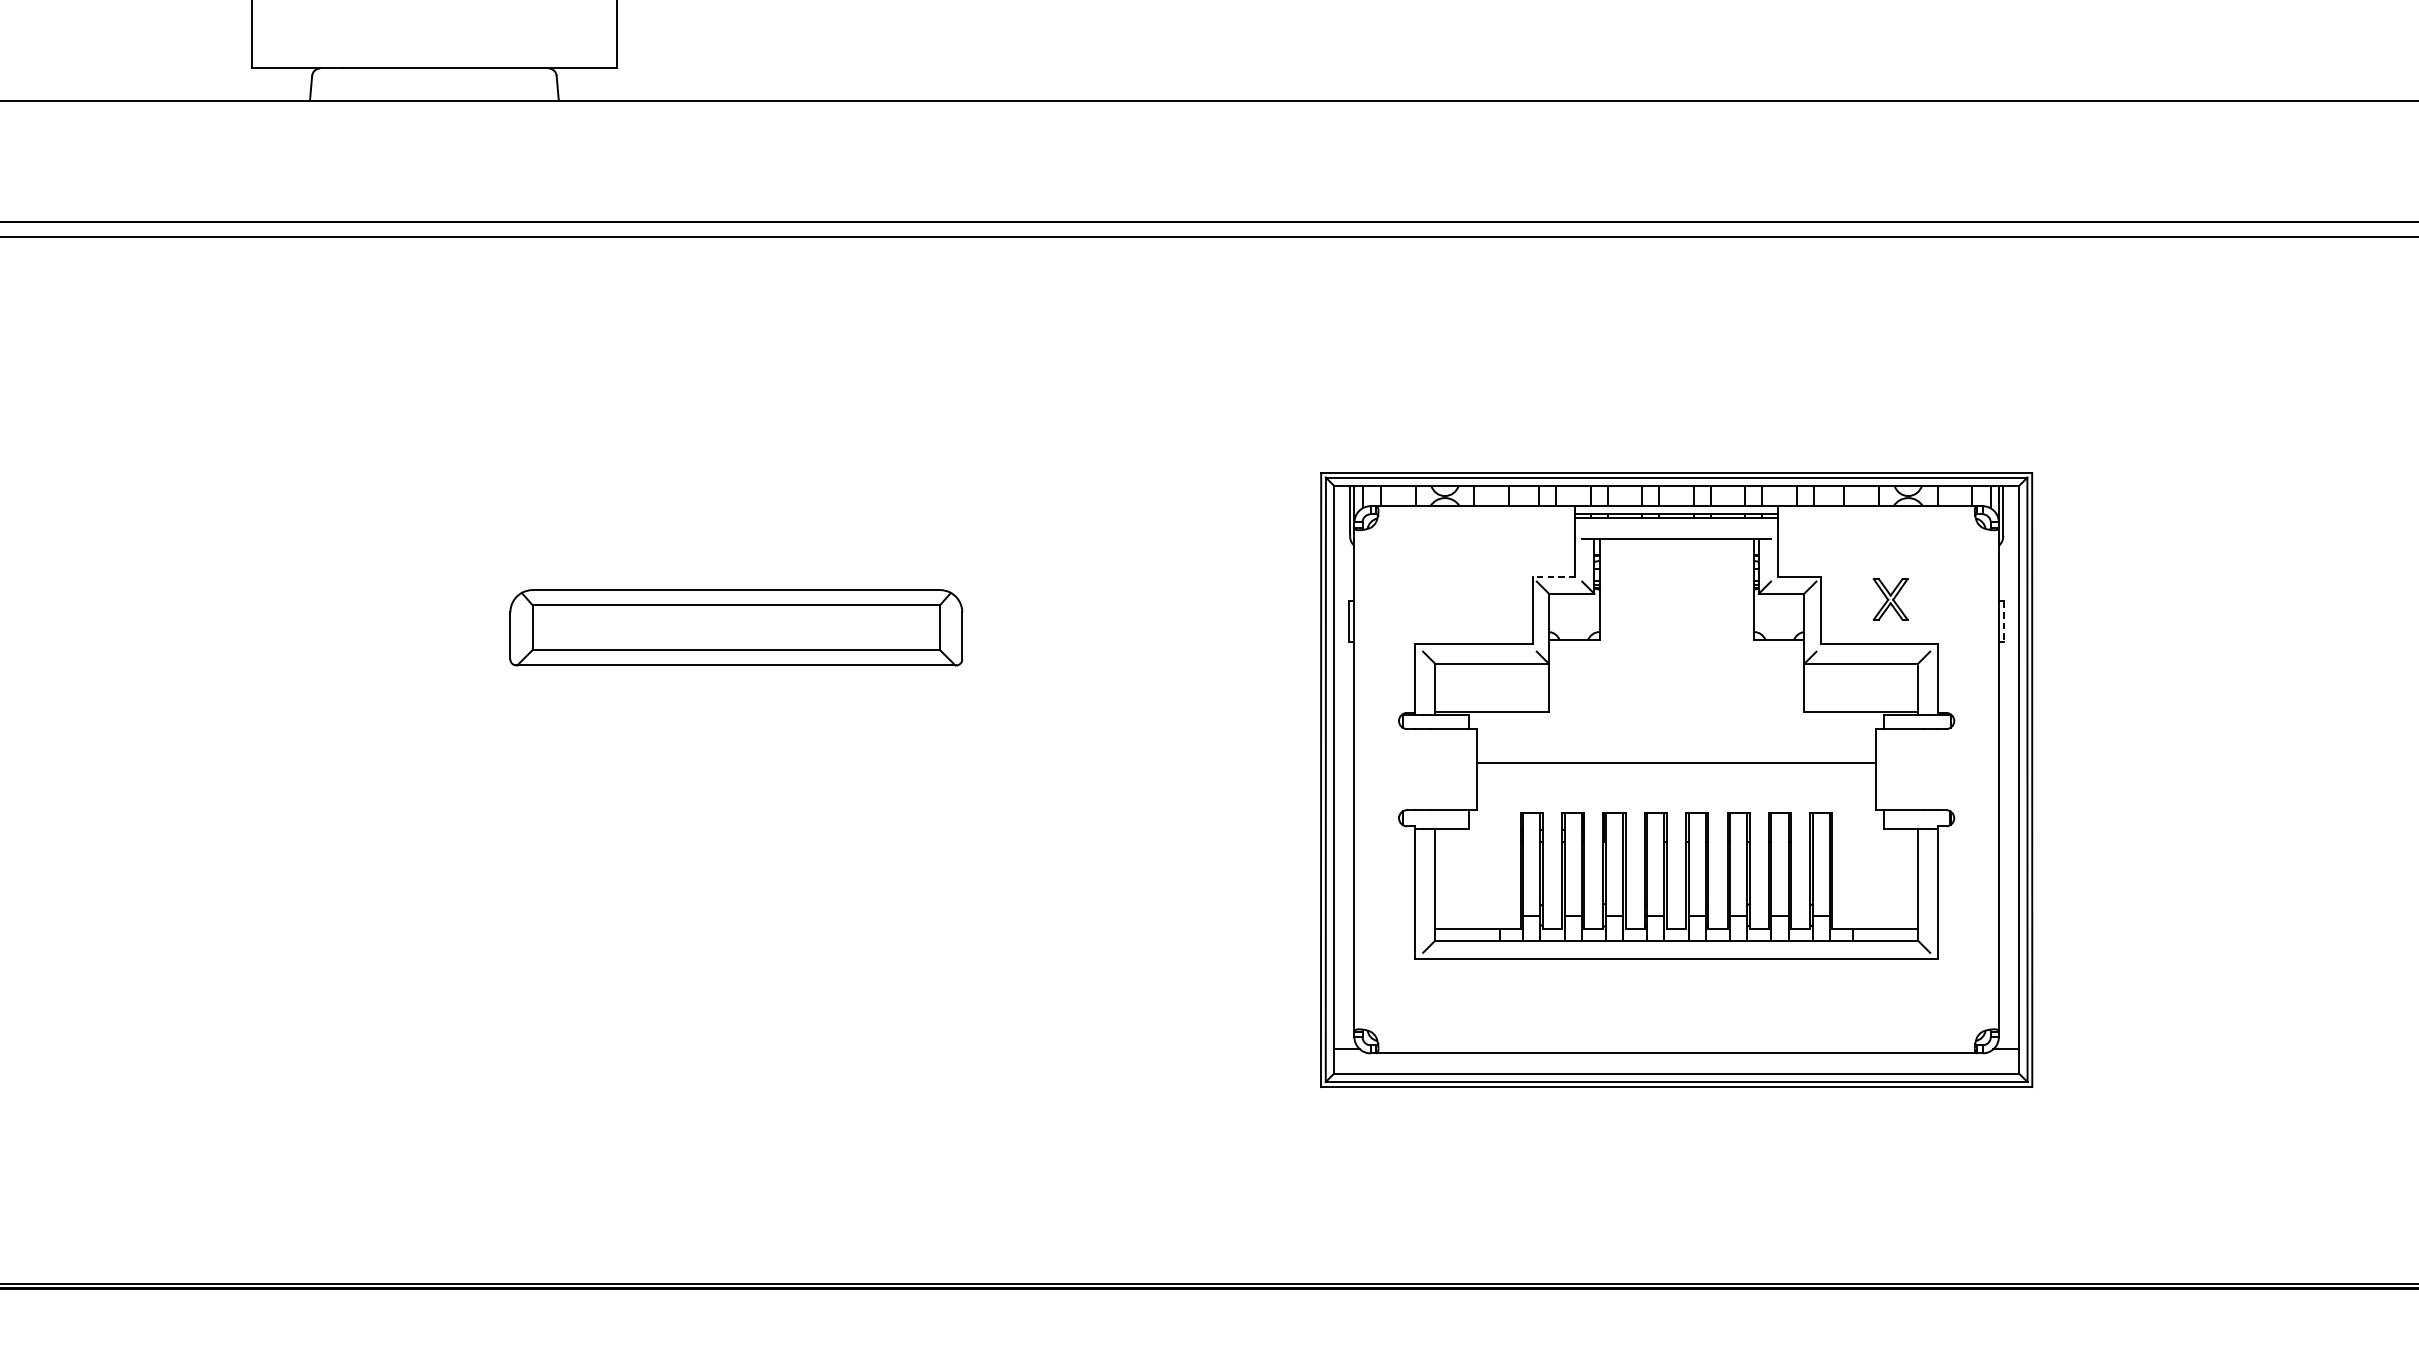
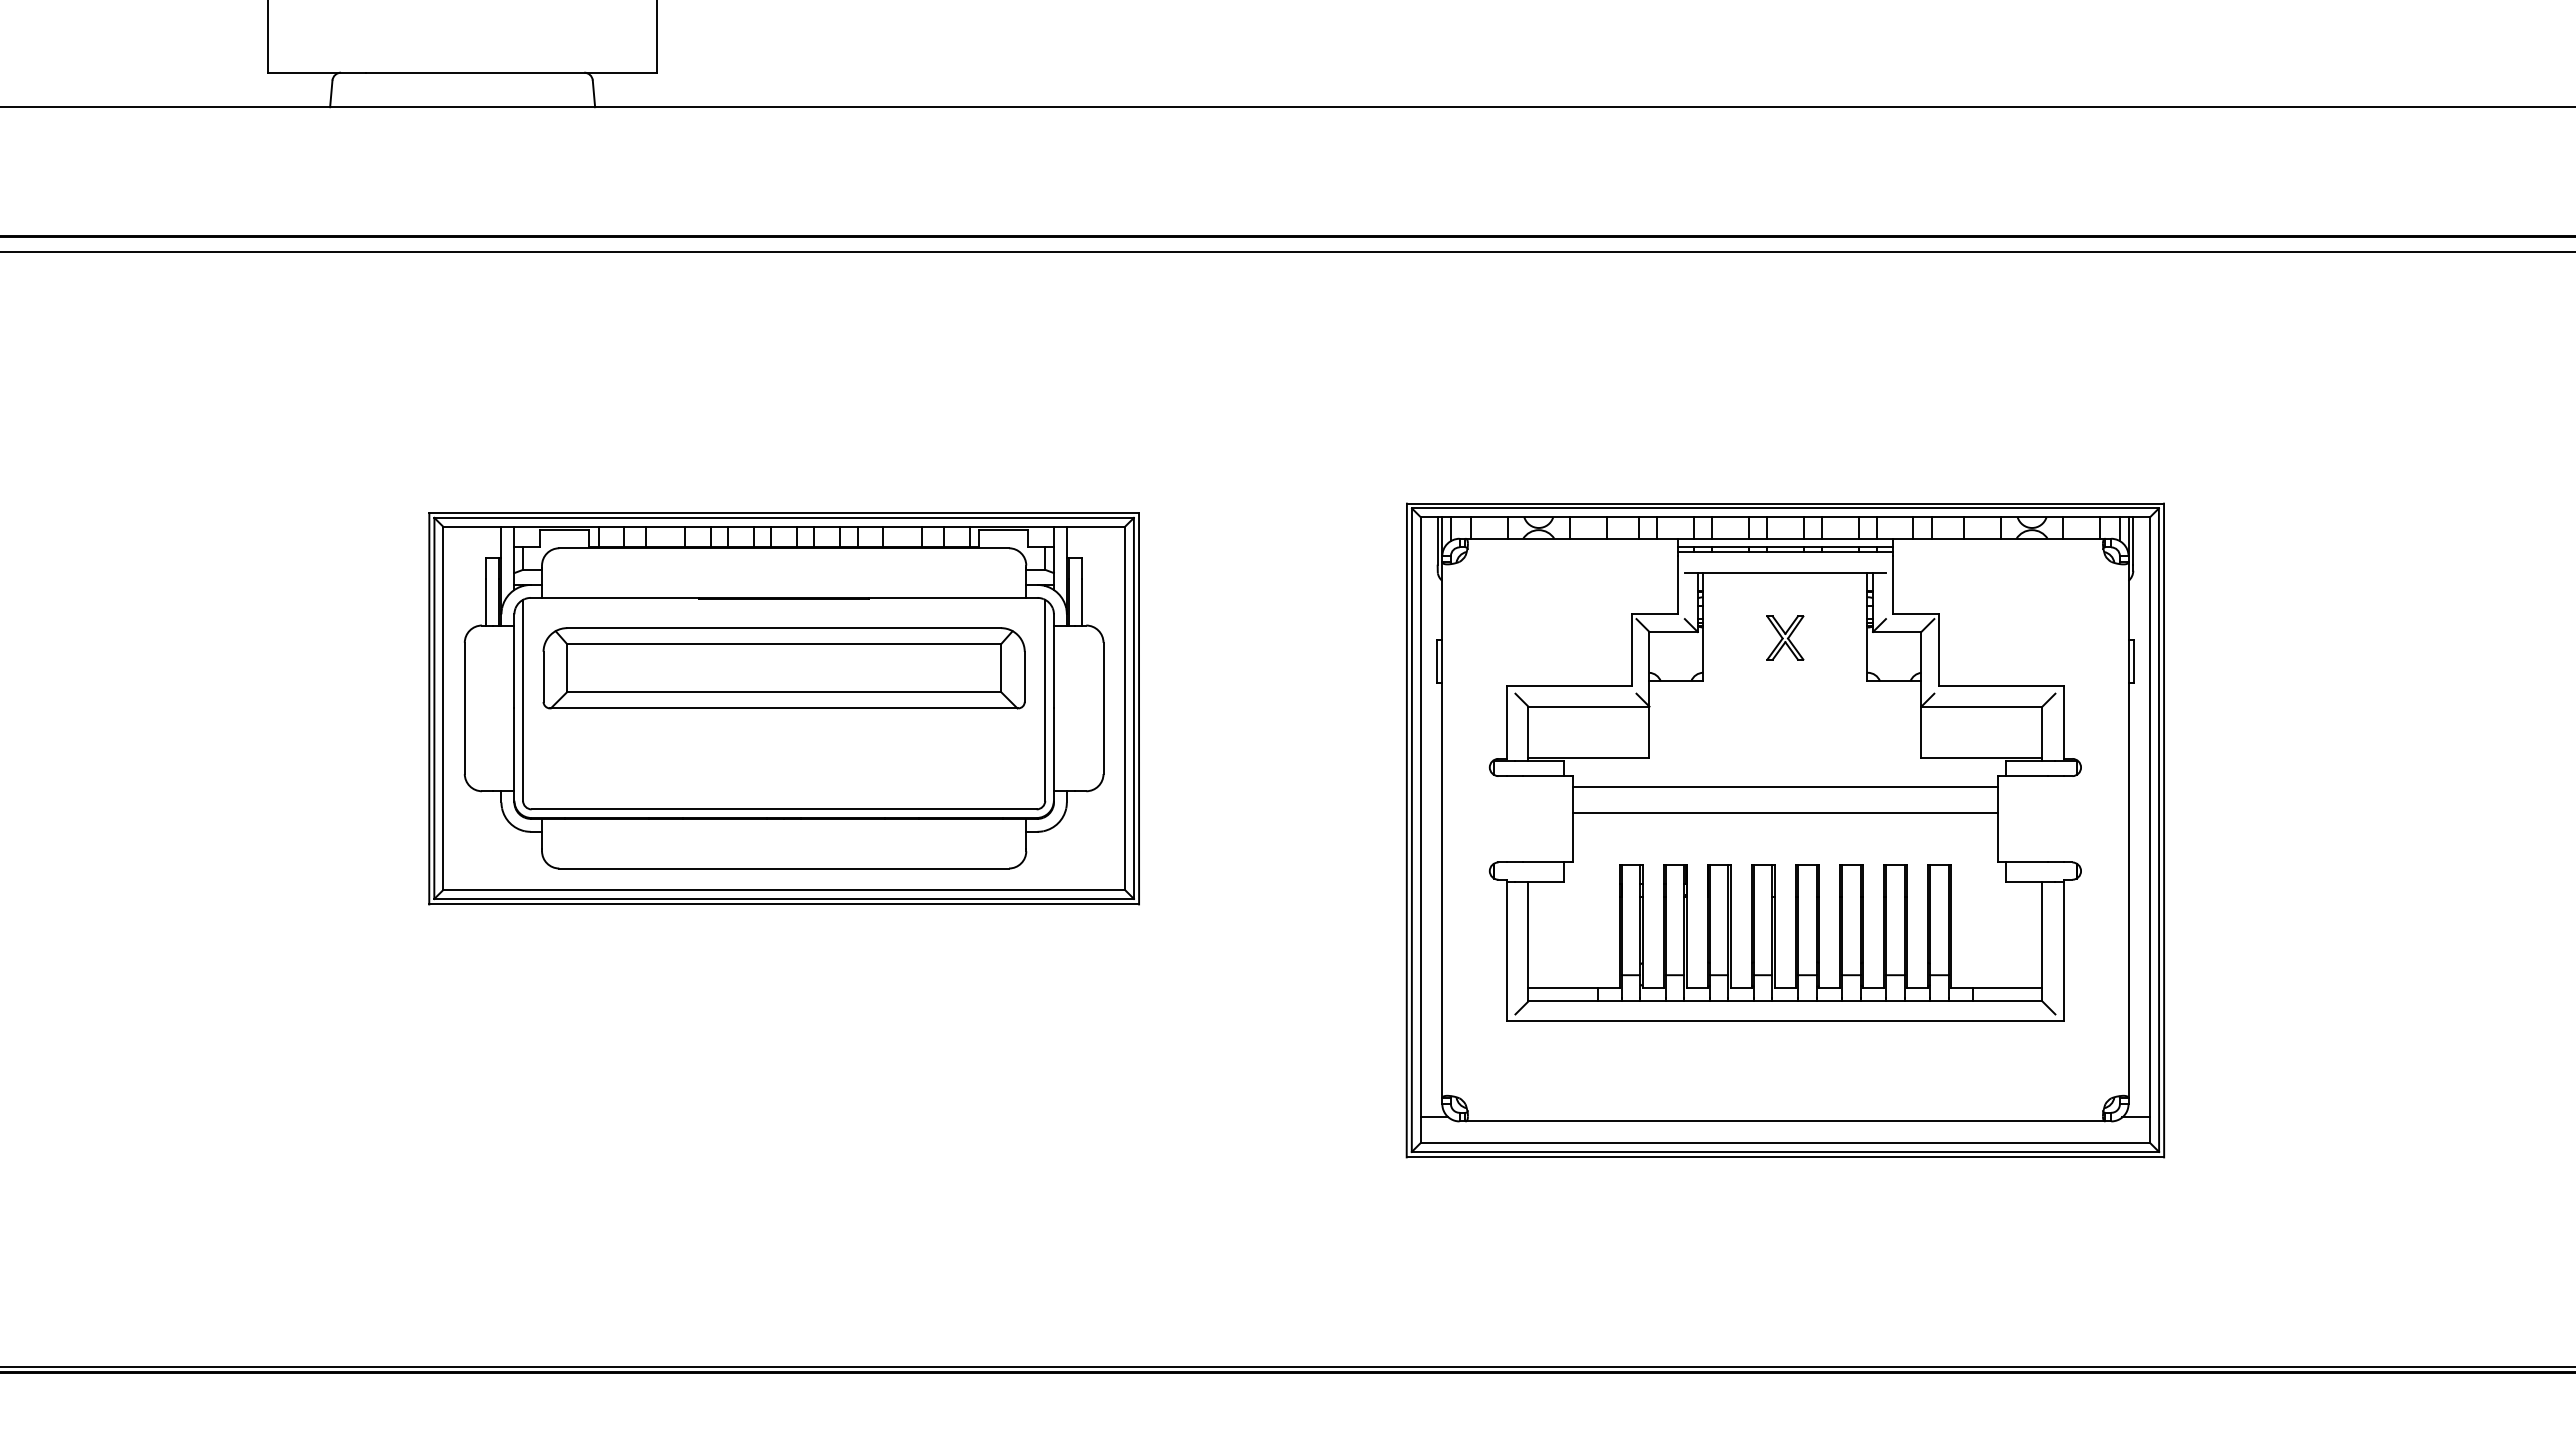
line: (1553, 577) -> (1654, 614), dashed -> solid
part: (1890, 598) -> (1785, 637), moved
line: (2004, 621) -> (2134, 661), dashed -> solid
part: (735, 665) -> (783, 708), added
line: (1676, 738) -> (1785, 786), added

